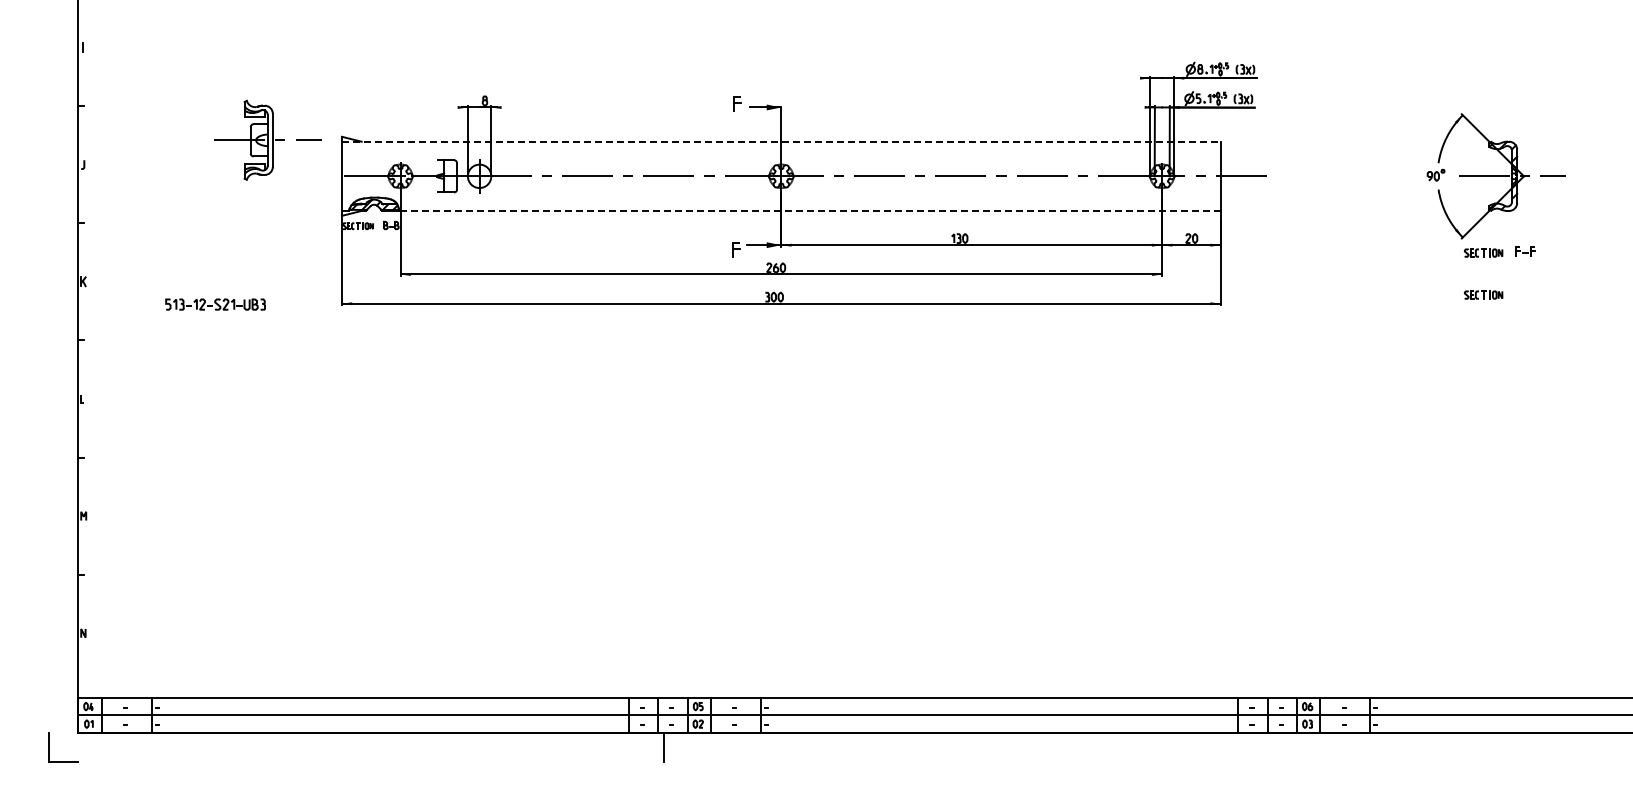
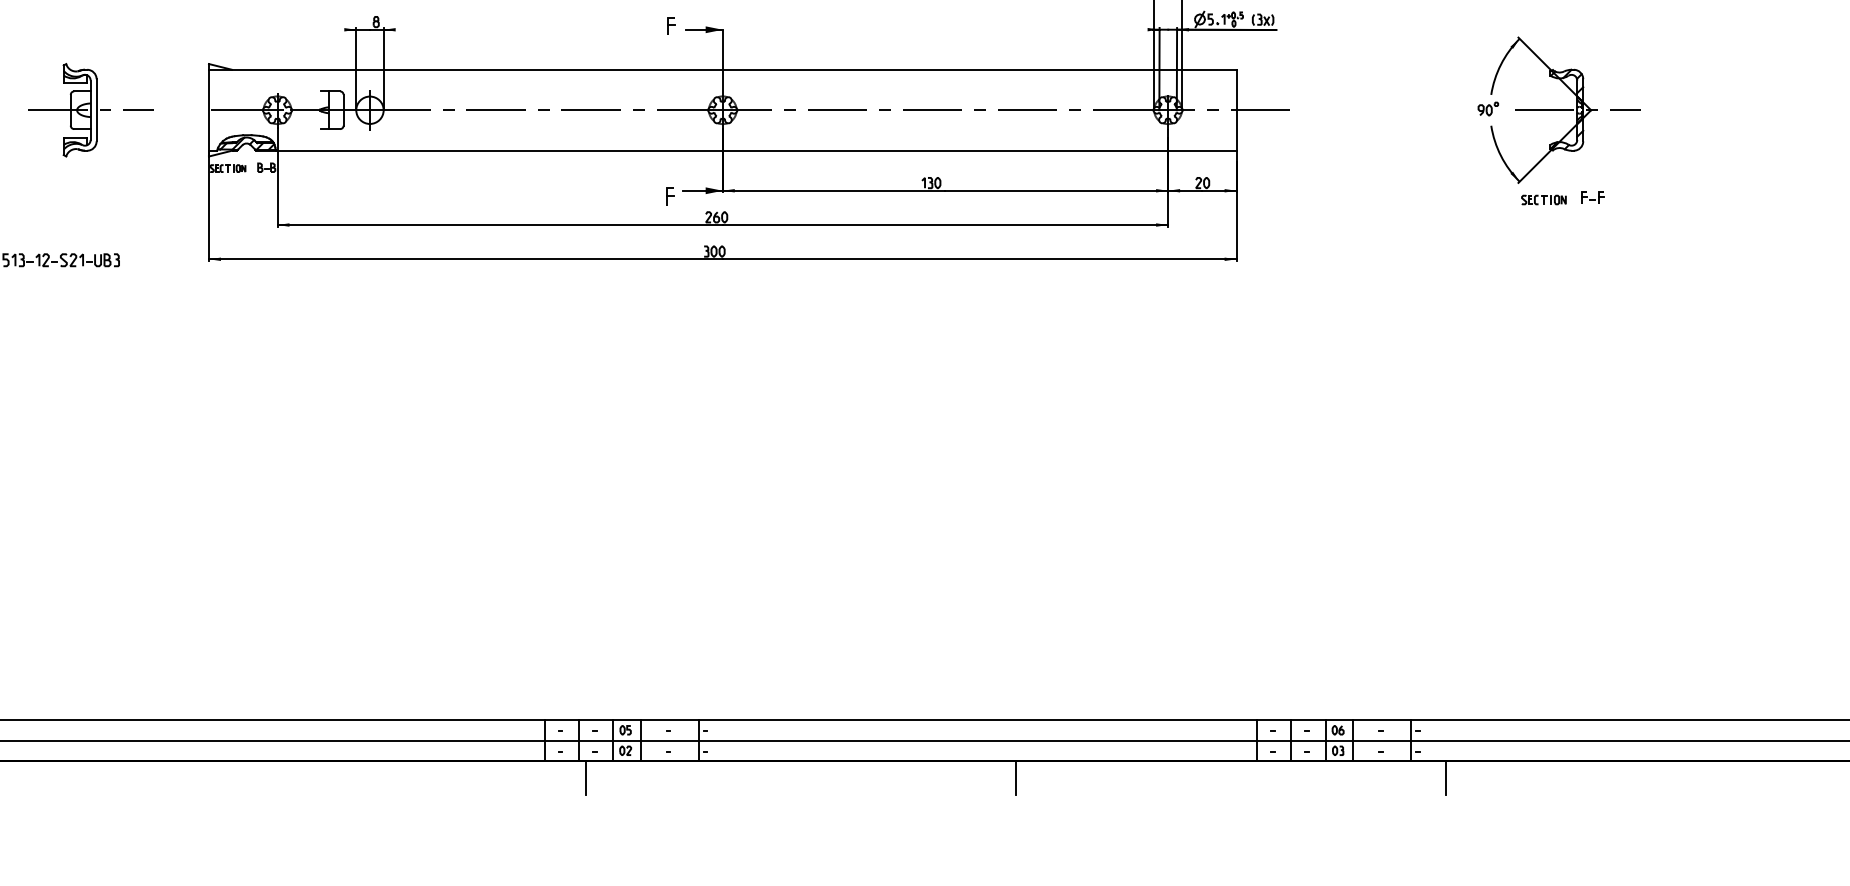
part: (267, 139) -> (90, 109), moved
line: (781, 141) -> (722, 69), dashed -> solid
line: (809, 210) -> (755, 150), dashed -> solid
part: (1483, 294) -> (1543, 248), removed
line: (1031, 747) -> (1015, 778), added
line: (1399, 747) -> (1445, 778), added

